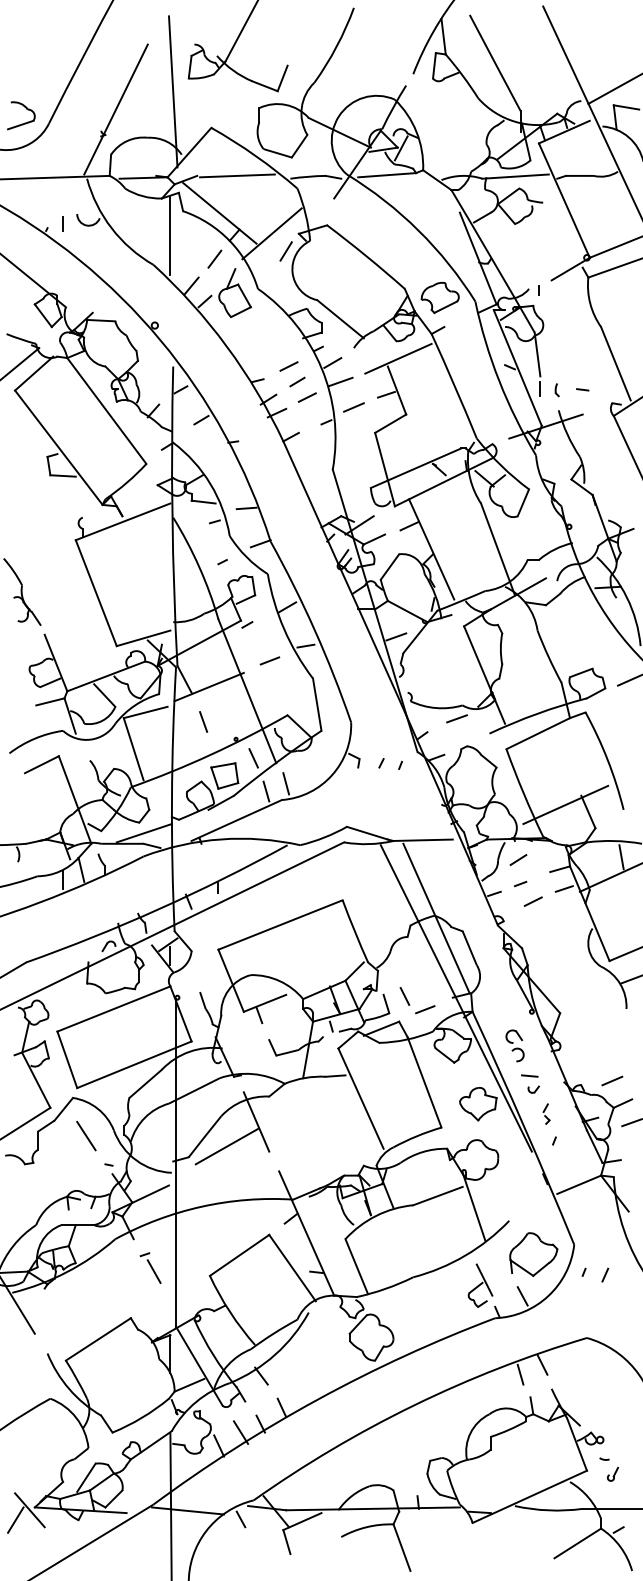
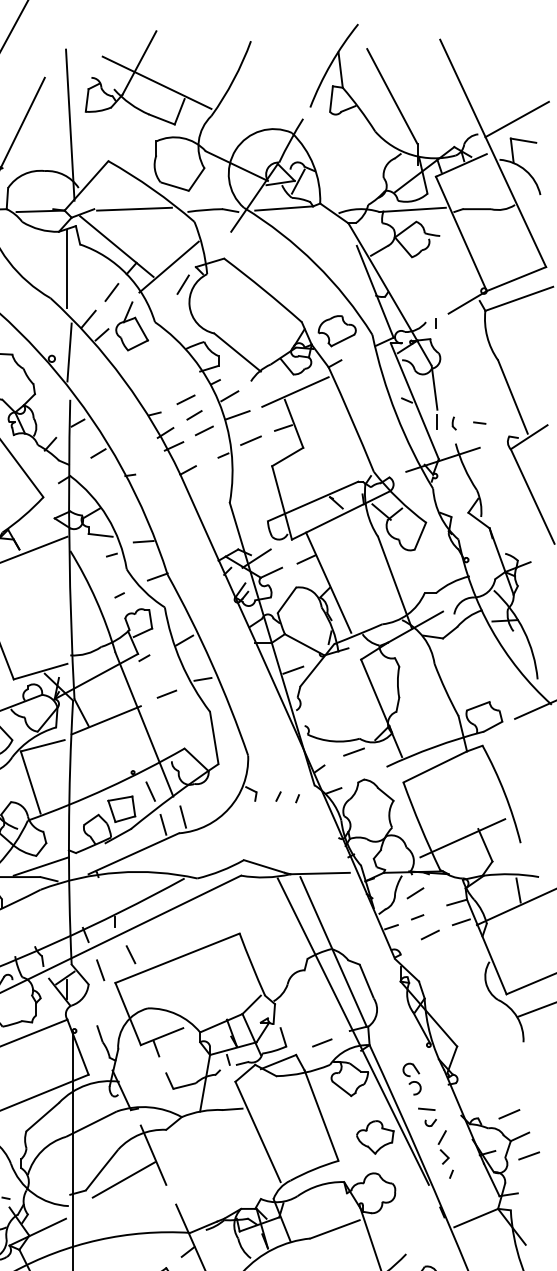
line: (259, 49) -> (156, 82), added
line: (172, 319) -> (69, 352), added
line: (203, 721) -> (100, 969), moved
line: (404, 996) -> (130, 954), moved
part: (546, 1113) -> (443, 1146), size x1.67

